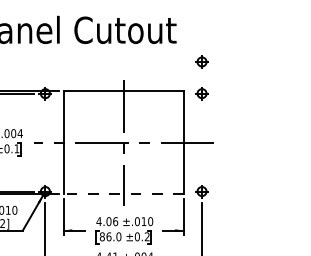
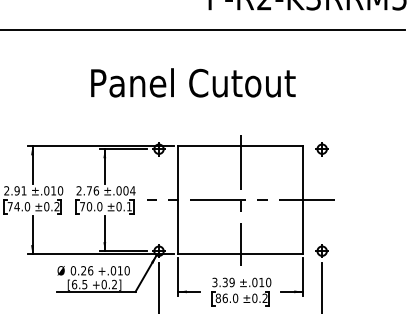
part: (201, 62) -> (321, 116), removed
line: (123, 194) -> (240, 254), dashed -> solid
text: (107, 221) -> (223, 282), 4.06 -> 3.39

